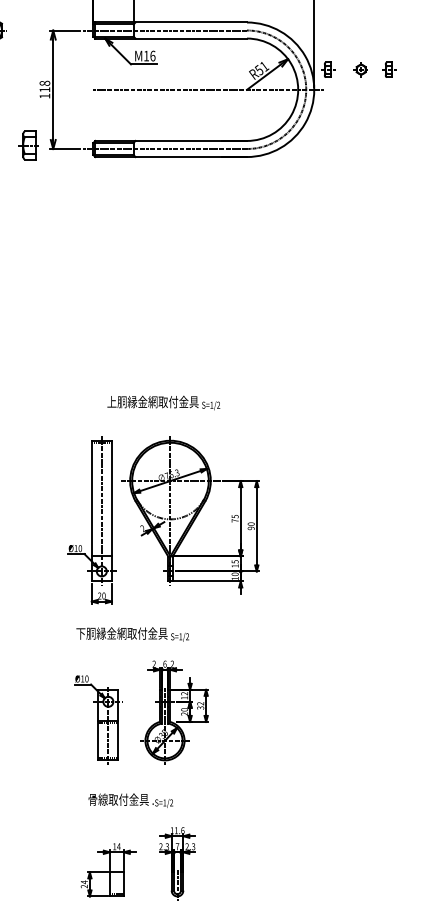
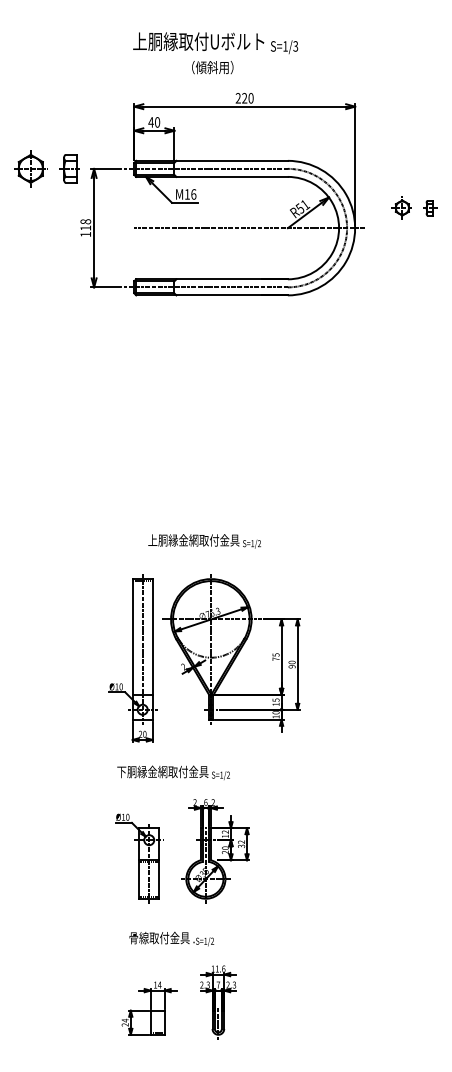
part: (360, 69) -> (401, 207), size x1.43
part: (328, 70) -> (369, 208), removed
part: (28, 145) -> (69, 168), moved

